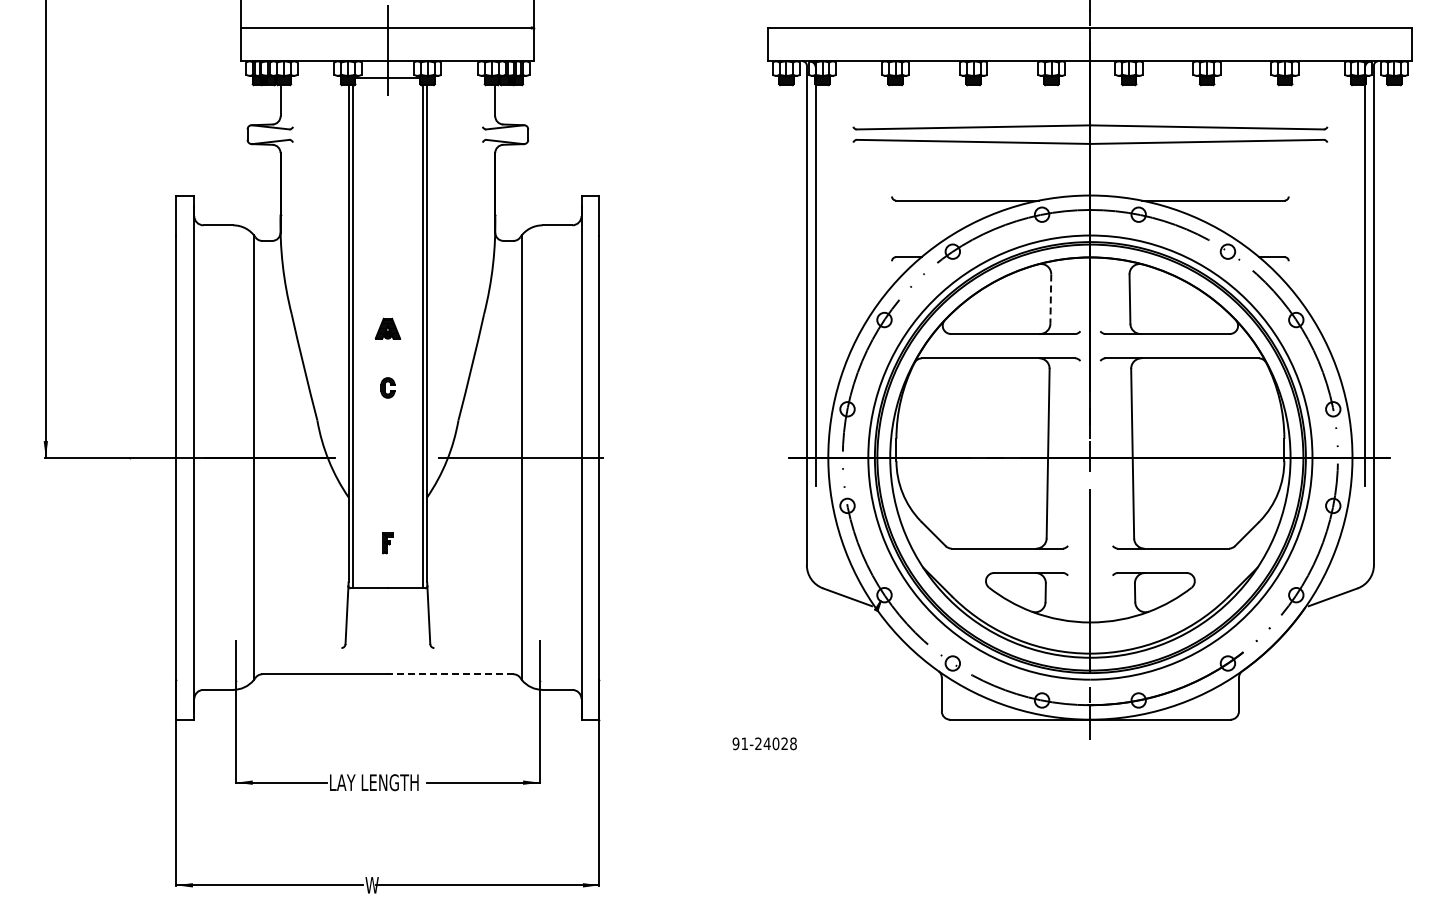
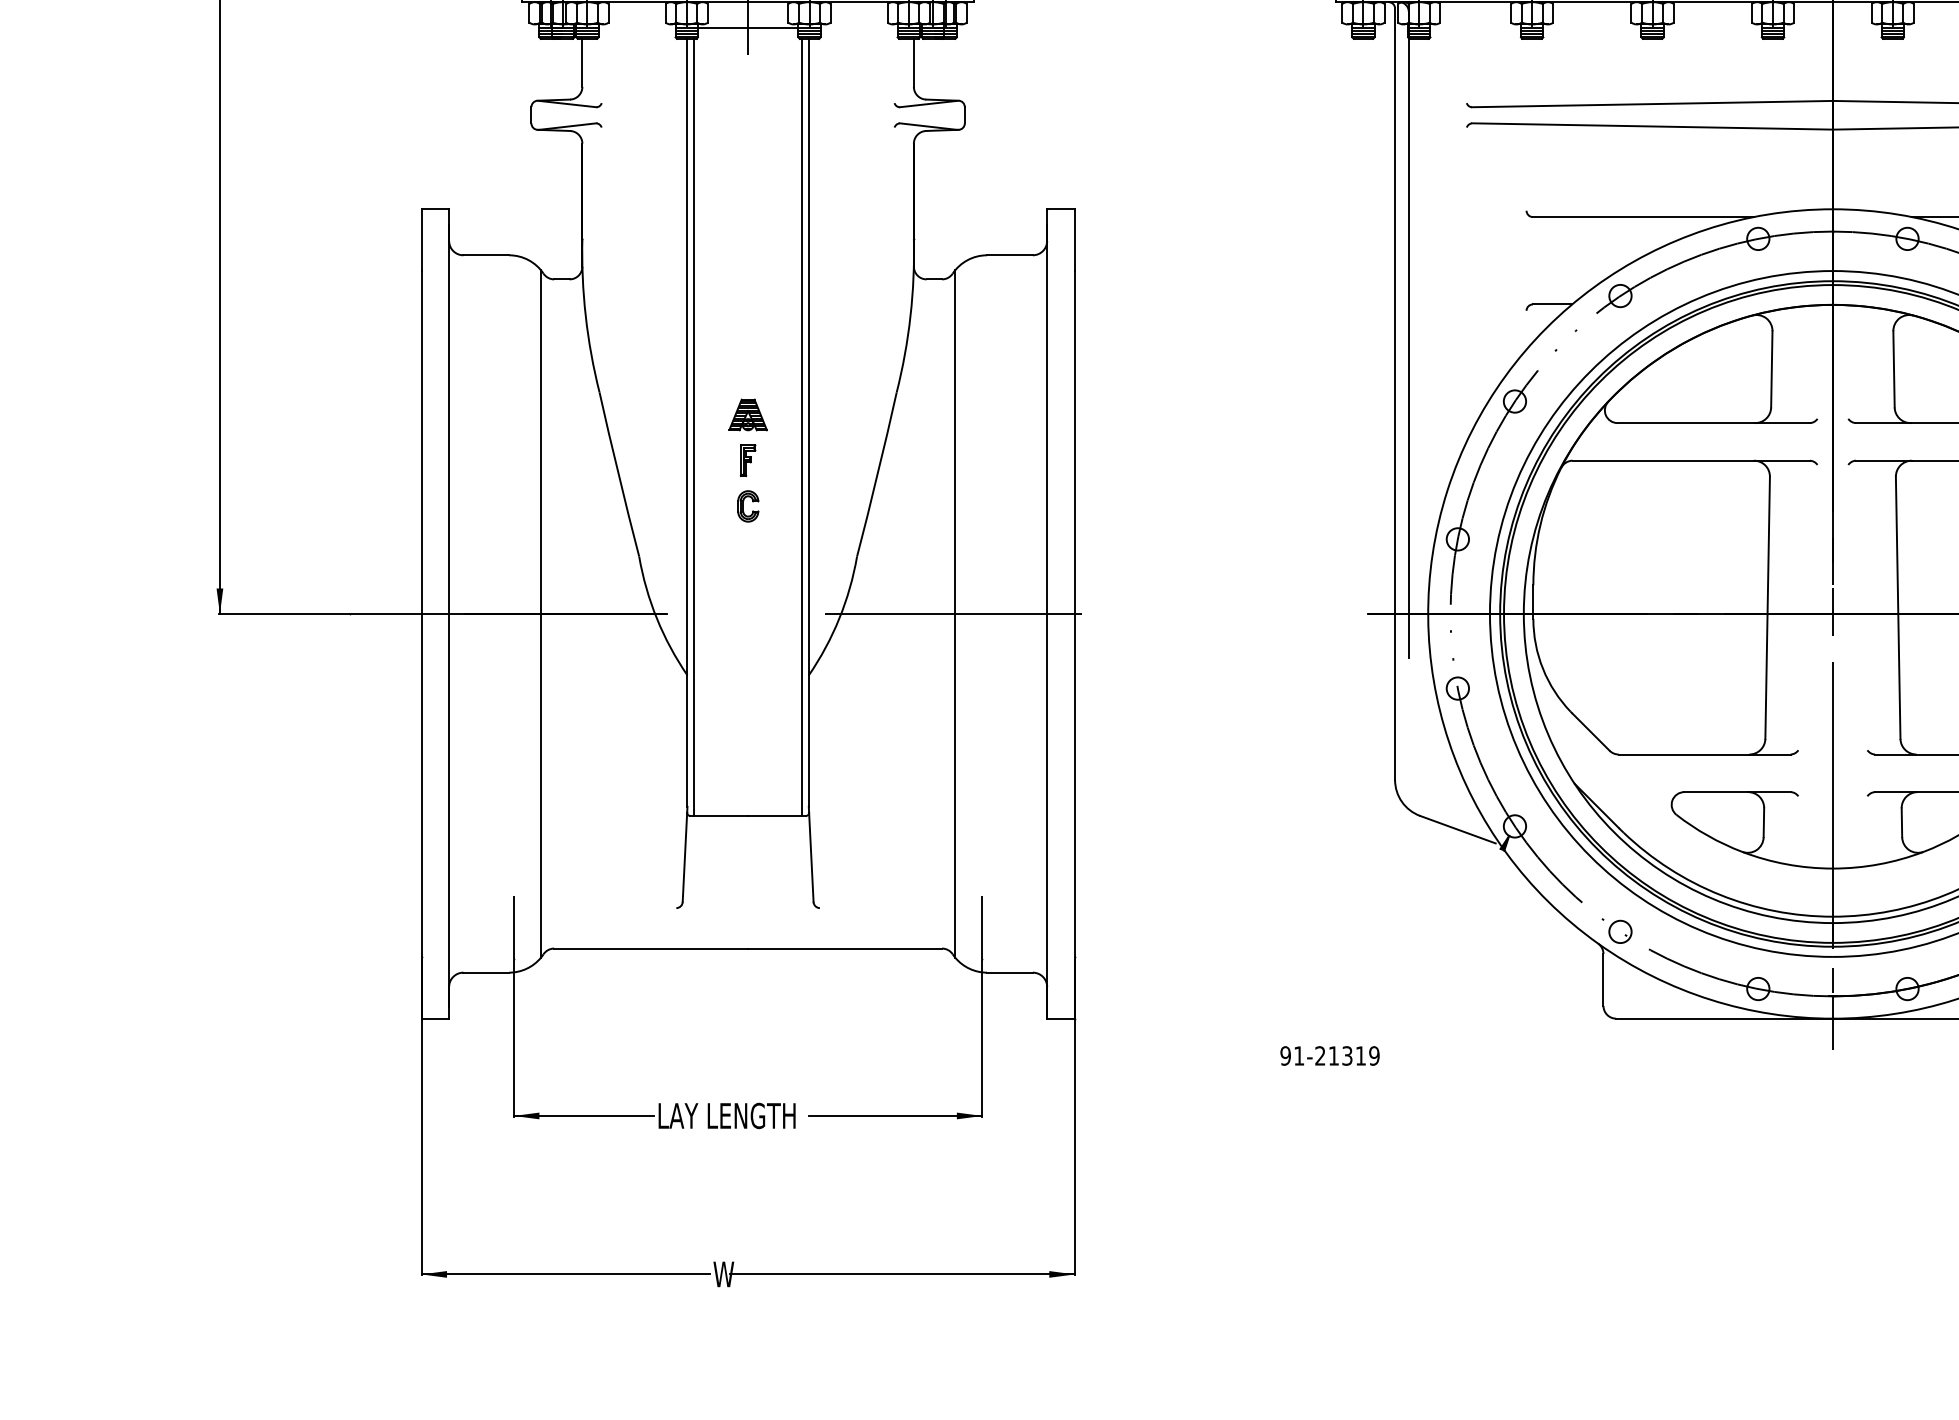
line: (1050, 299) -> (1771, 369), dashed -> solid
part: (387, 543) -> (747, 460), moved
line: (450, 674) -> (844, 948), dashed -> solid
text: (779, 743) -> (1352, 1055), 91-24028 -> 91-21319

